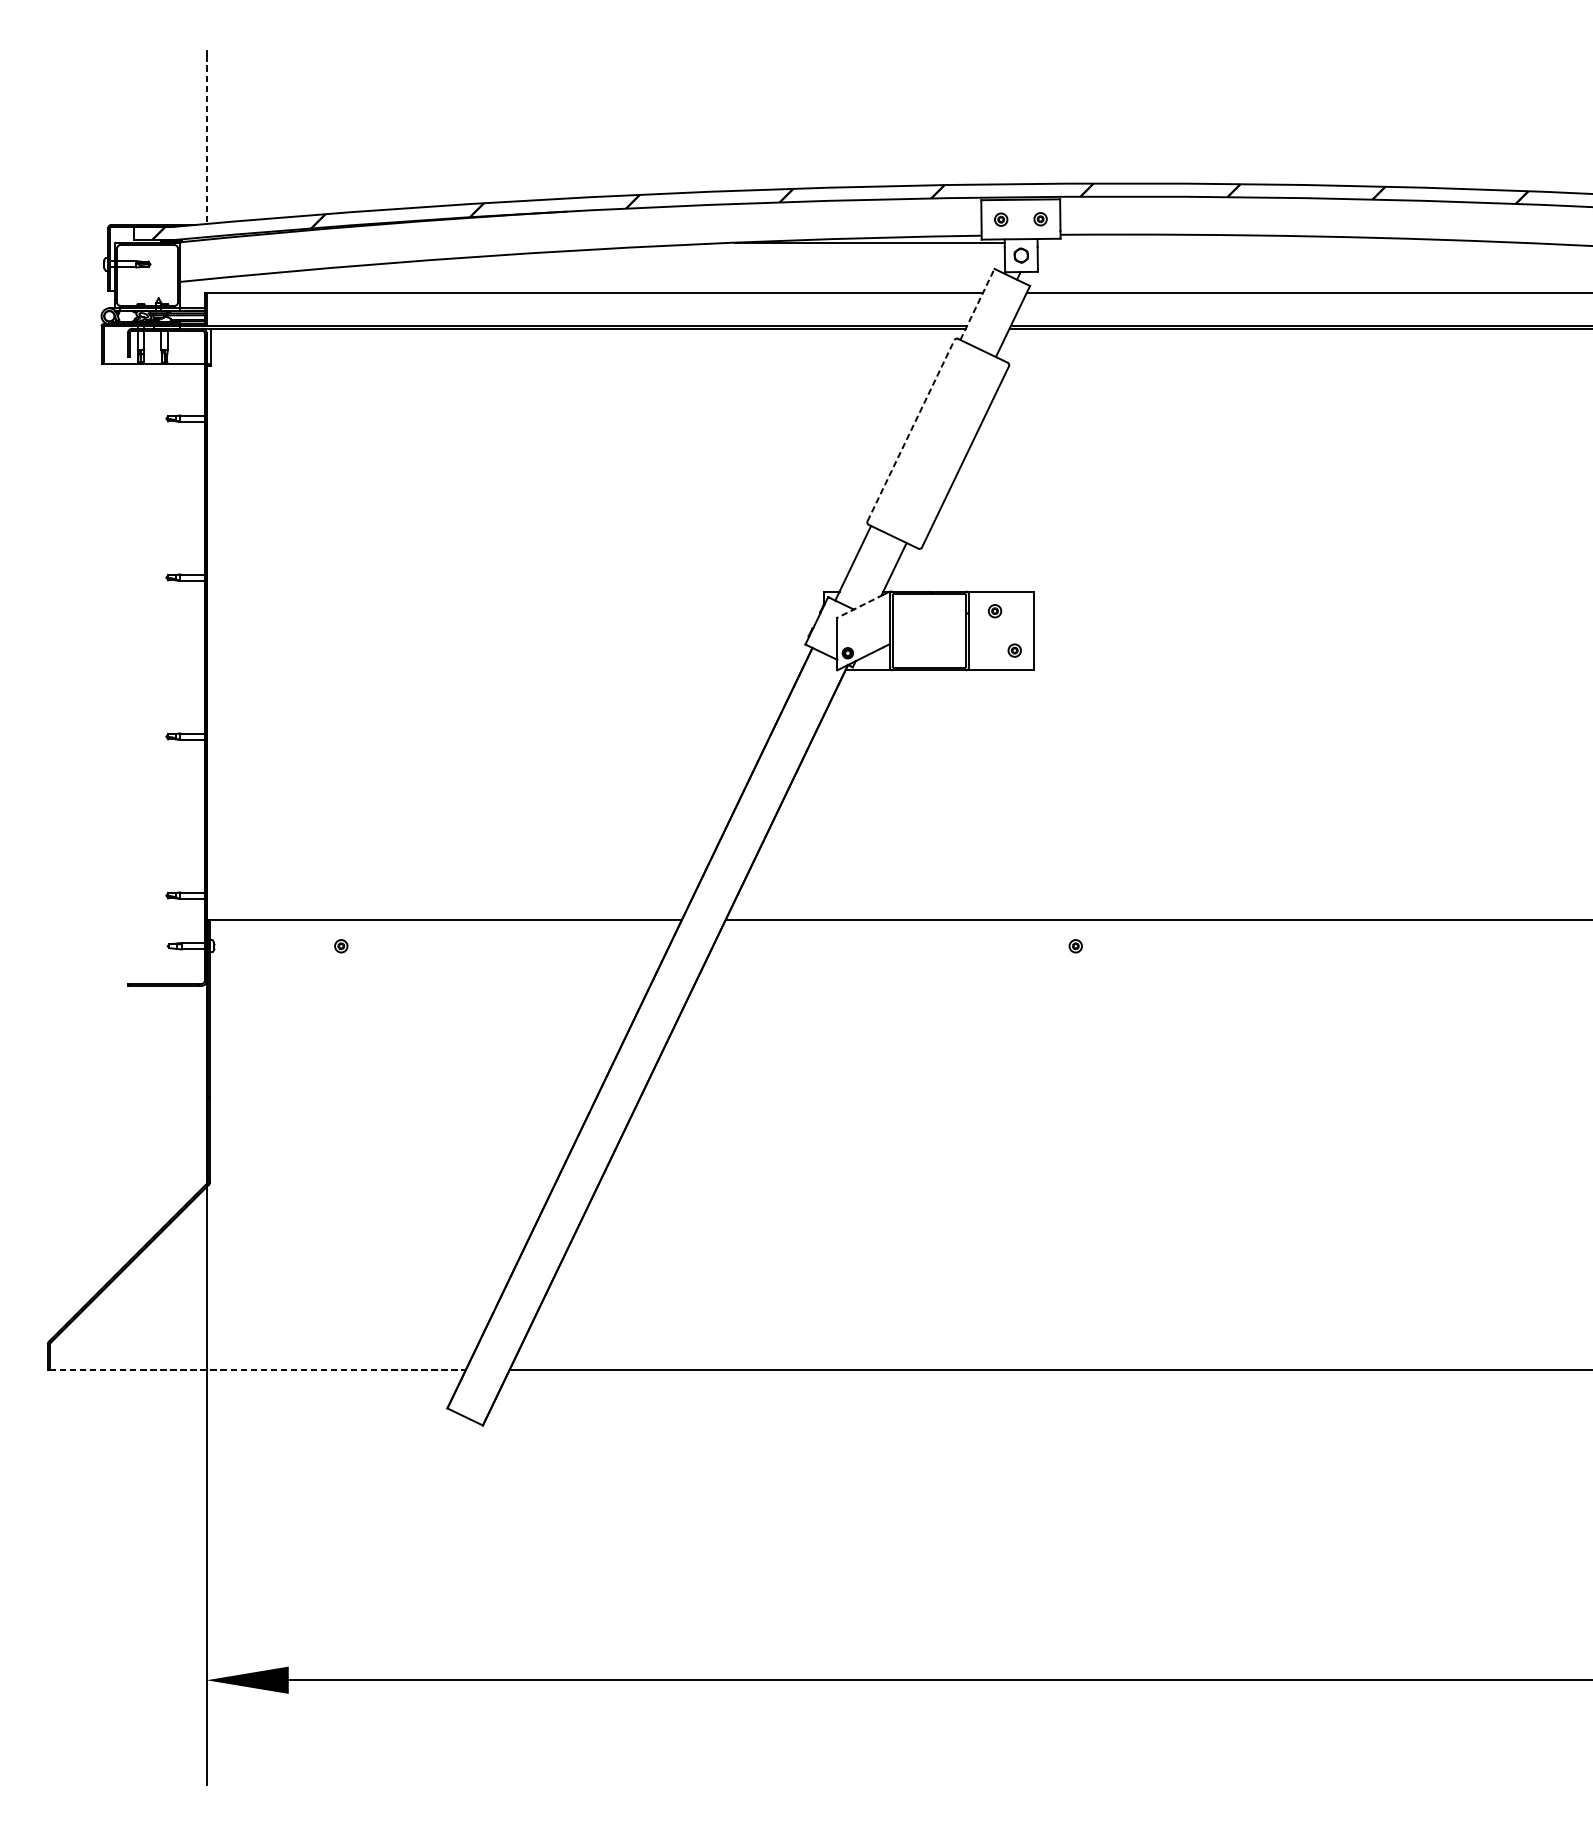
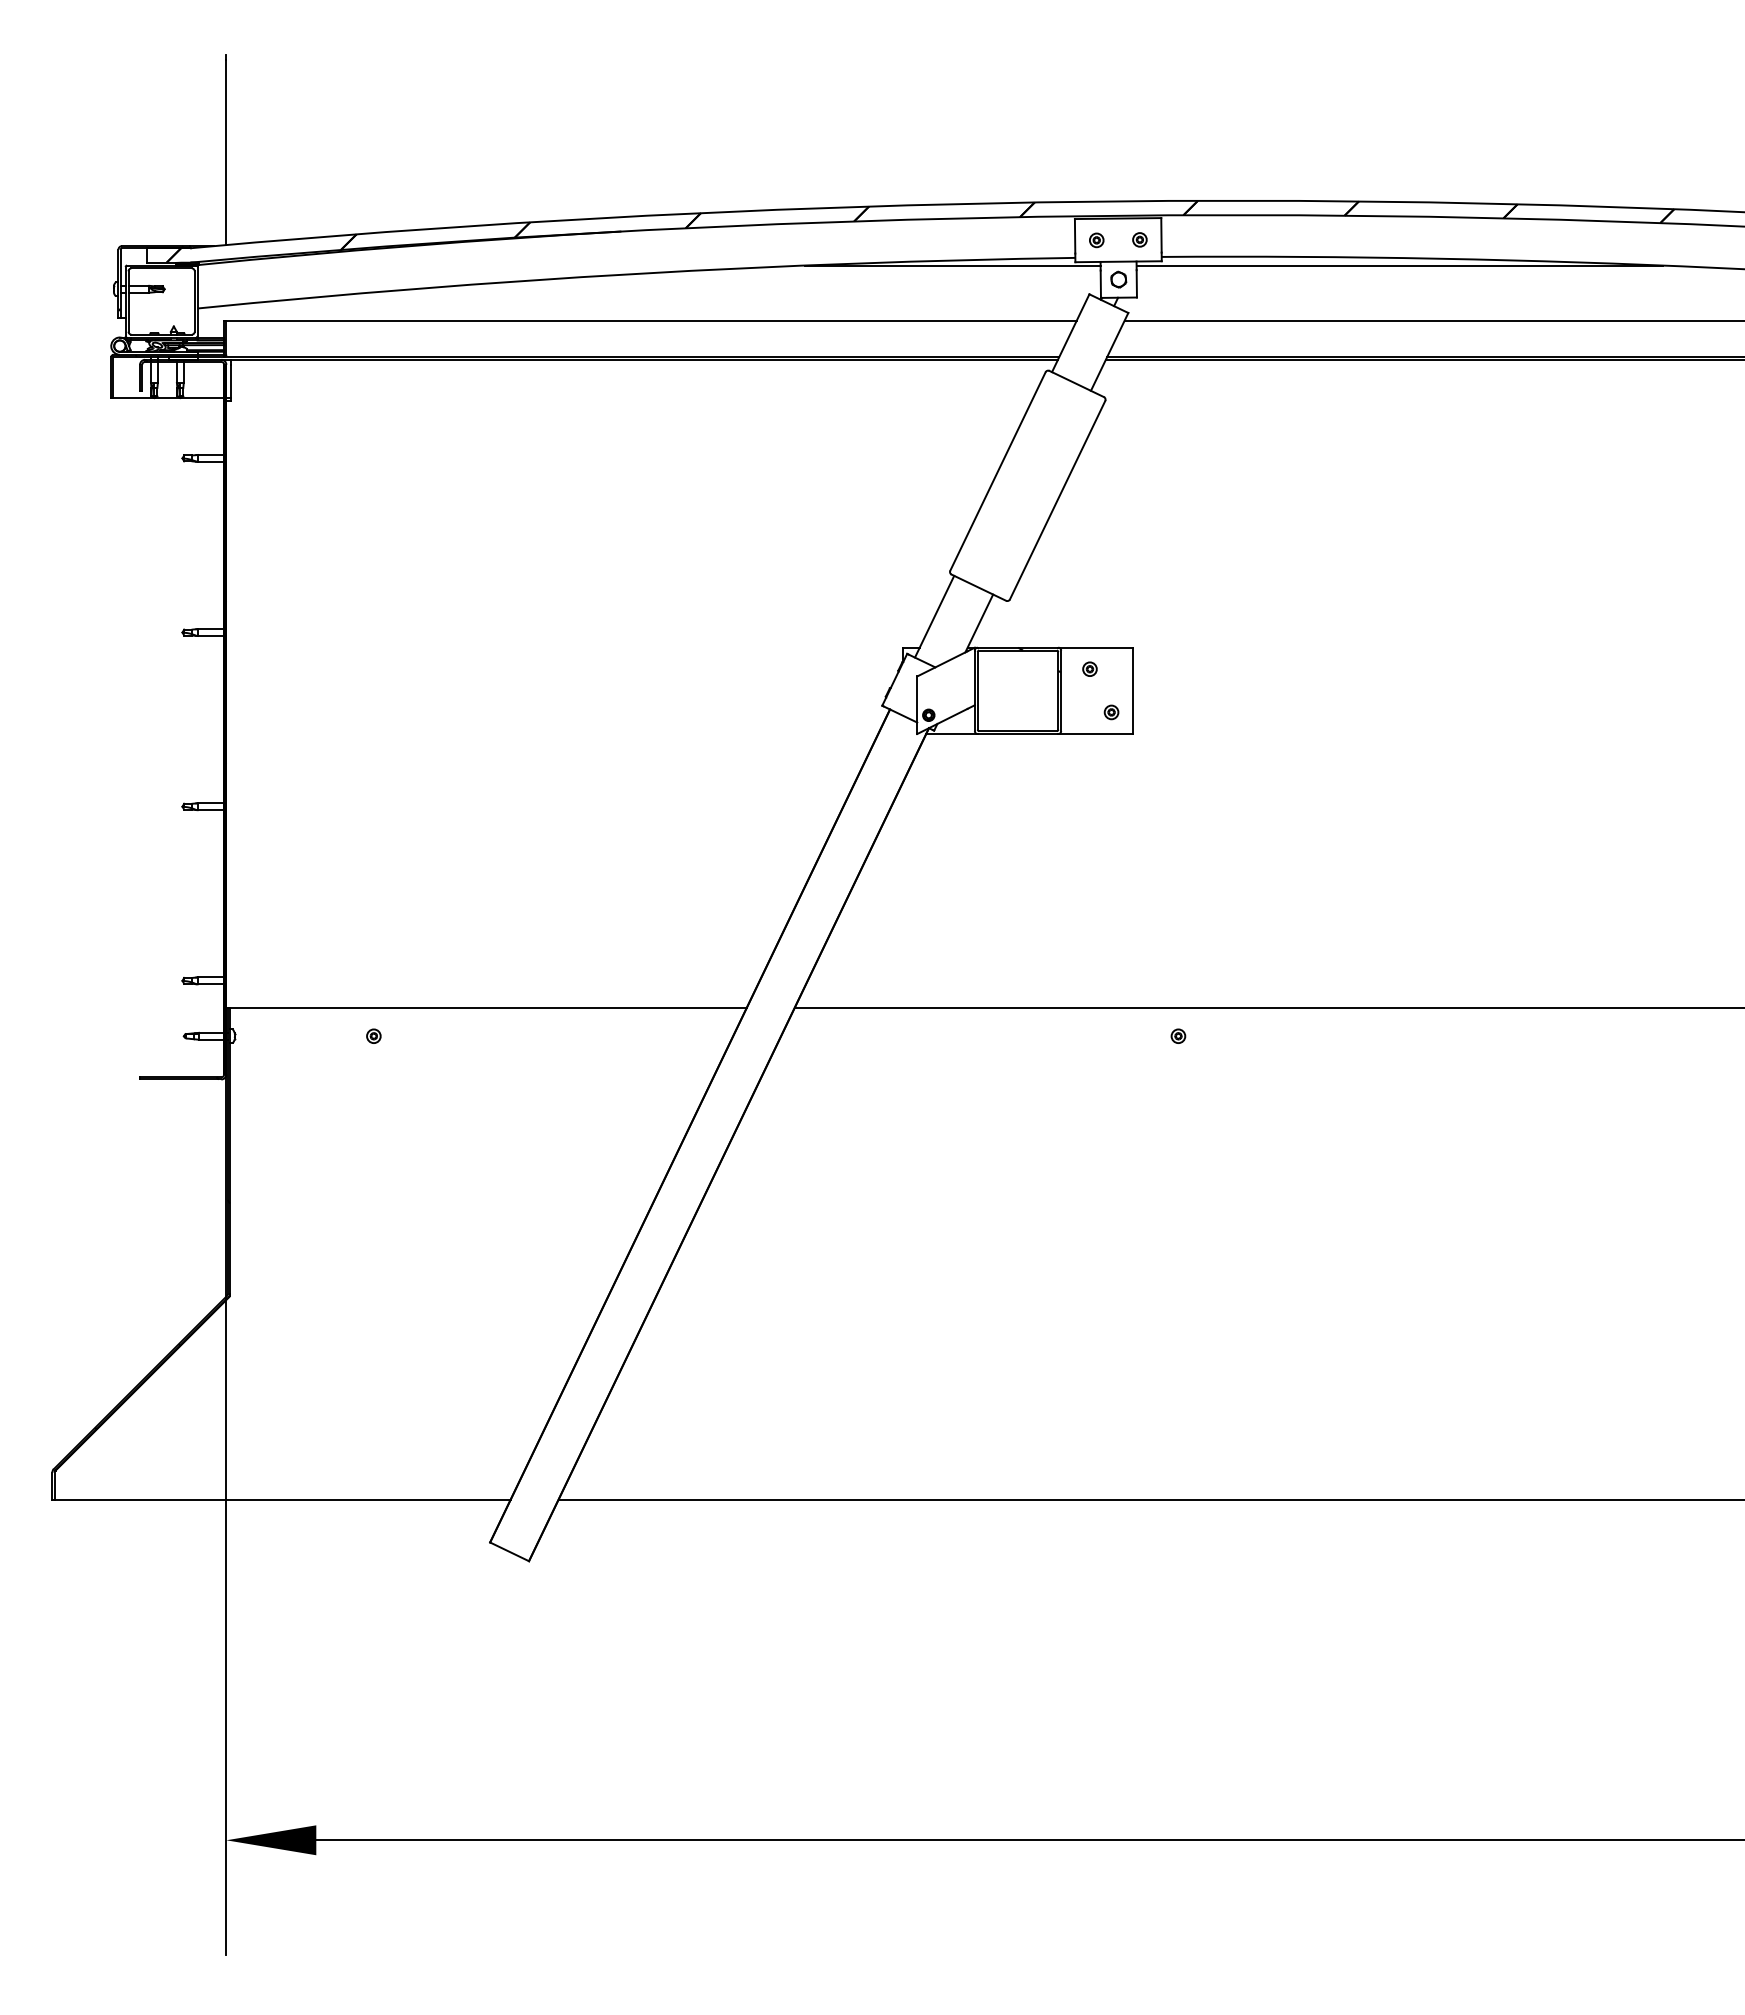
line: (206, 140) -> (226, 153), dashed -> solid
line: (1277, 242) -> (1399, 265), added
line: (977, 303) -> (1070, 332), dashed -> solid
line: (911, 430) -> (998, 471), dashed -> solid
line: (860, 606) -> (942, 664), dashed -> solid
line: (258, 1369) -> (283, 1499), dashed -> solid

